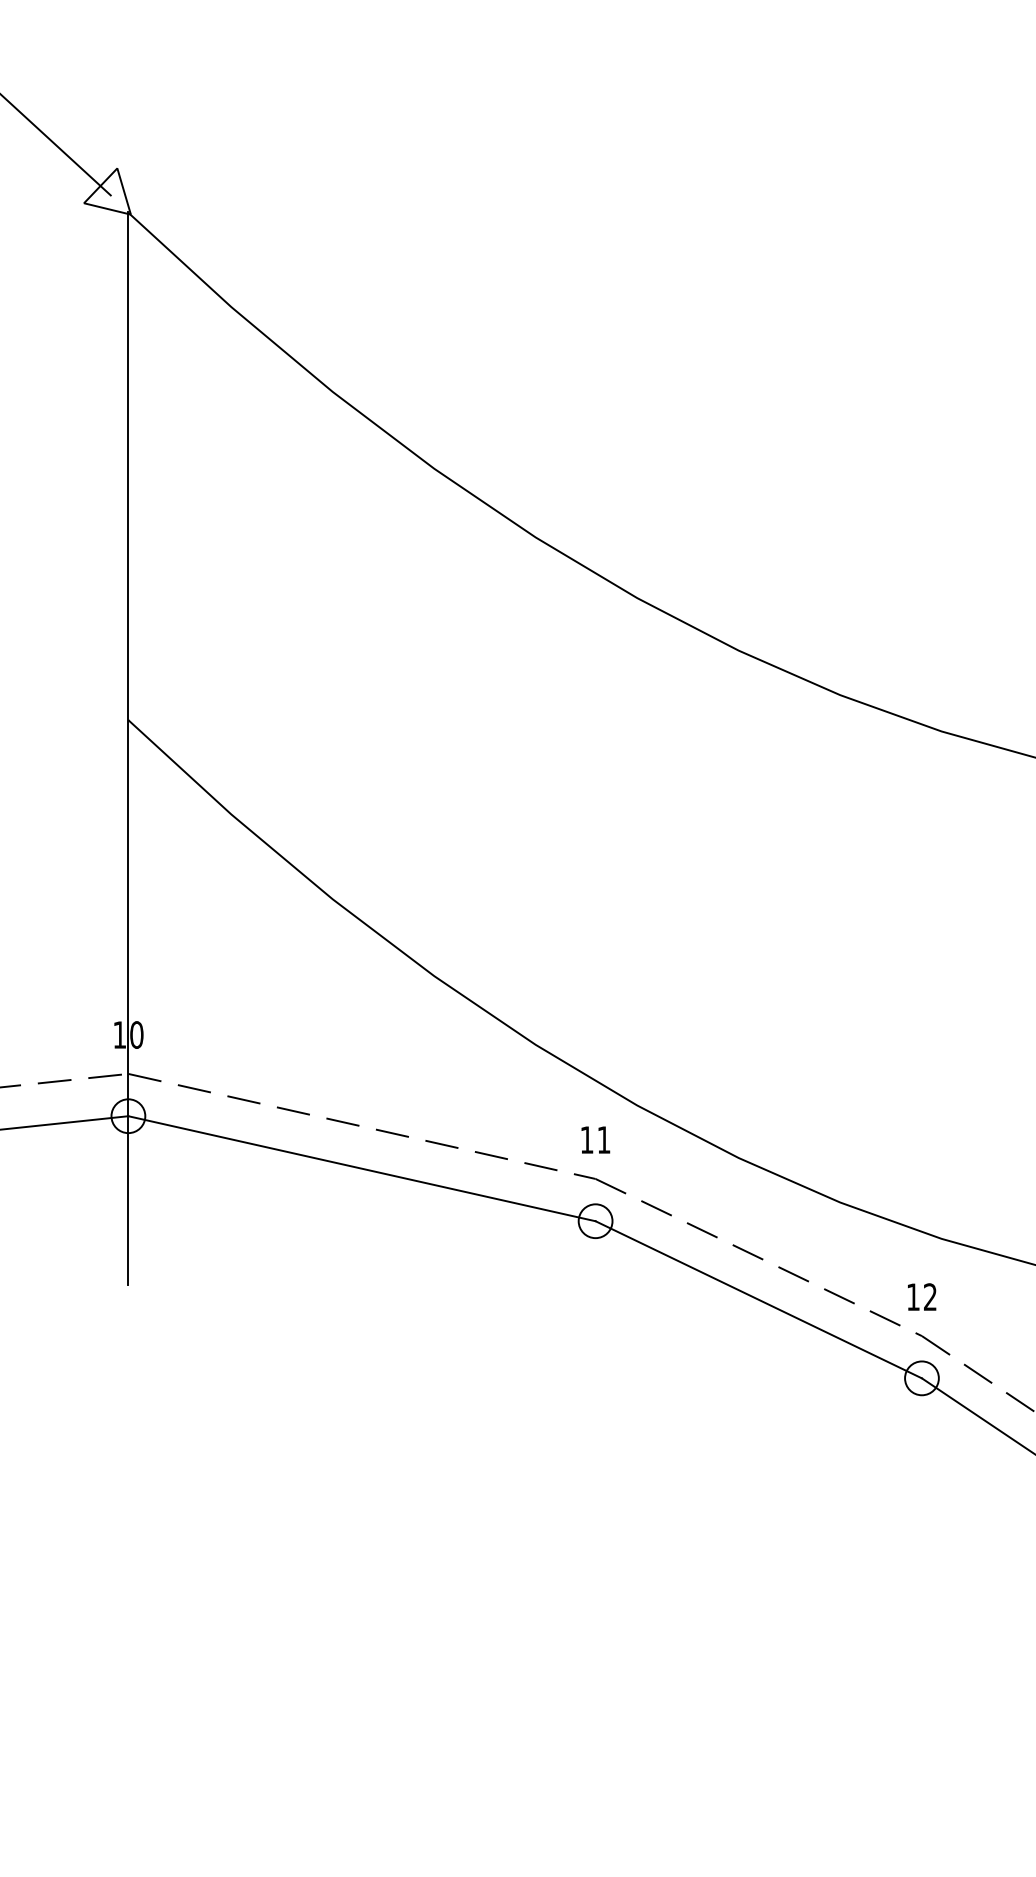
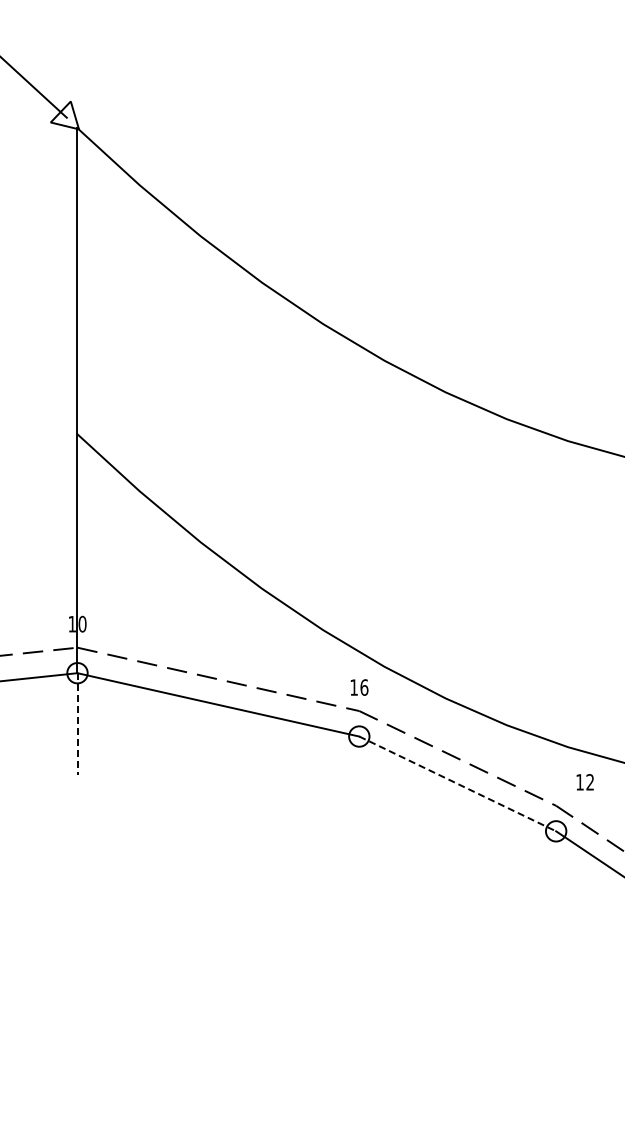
text: (604, 1139) -> (364, 687), 11 -> 16
line: (128, 1201) -> (77, 724), solid -> dashed
text: (920, 1297) -> (584, 782), moved
line: (760, 1300) -> (458, 784), solid -> dashed

